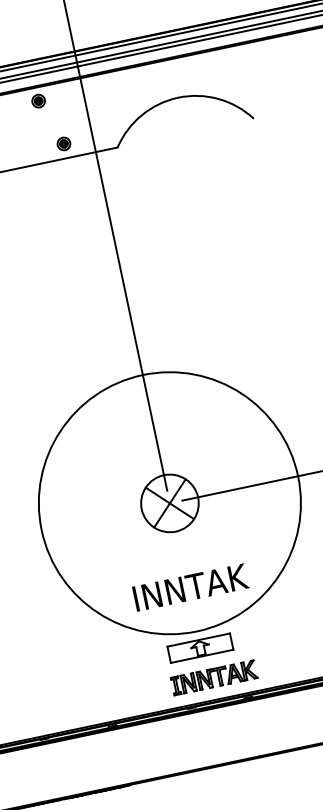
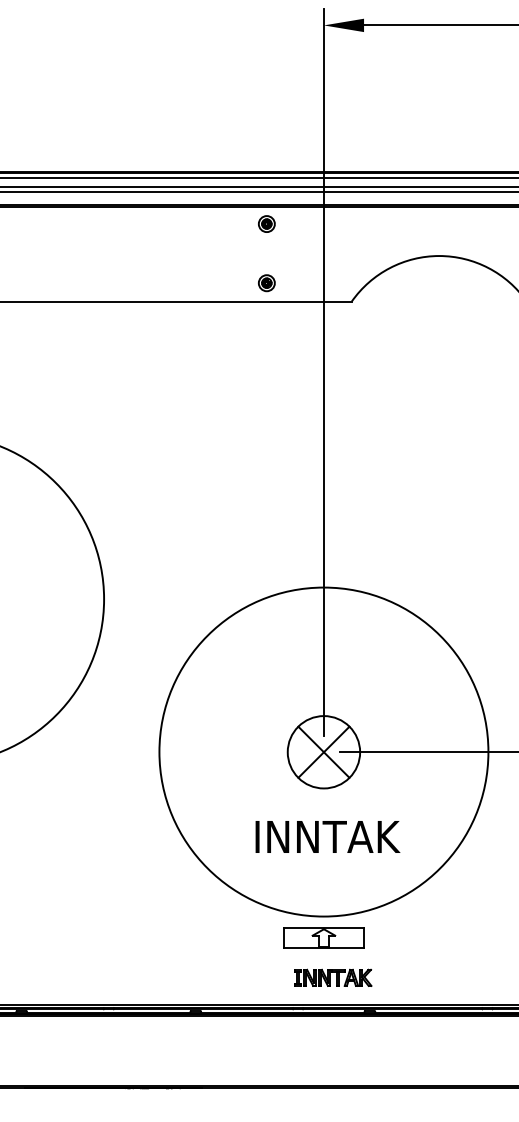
part: (63, 144) -> (266, 283), moved
text: (190, 587) -> (327, 836), moved
part: (214, 677) -> (333, 977), size x0.71

